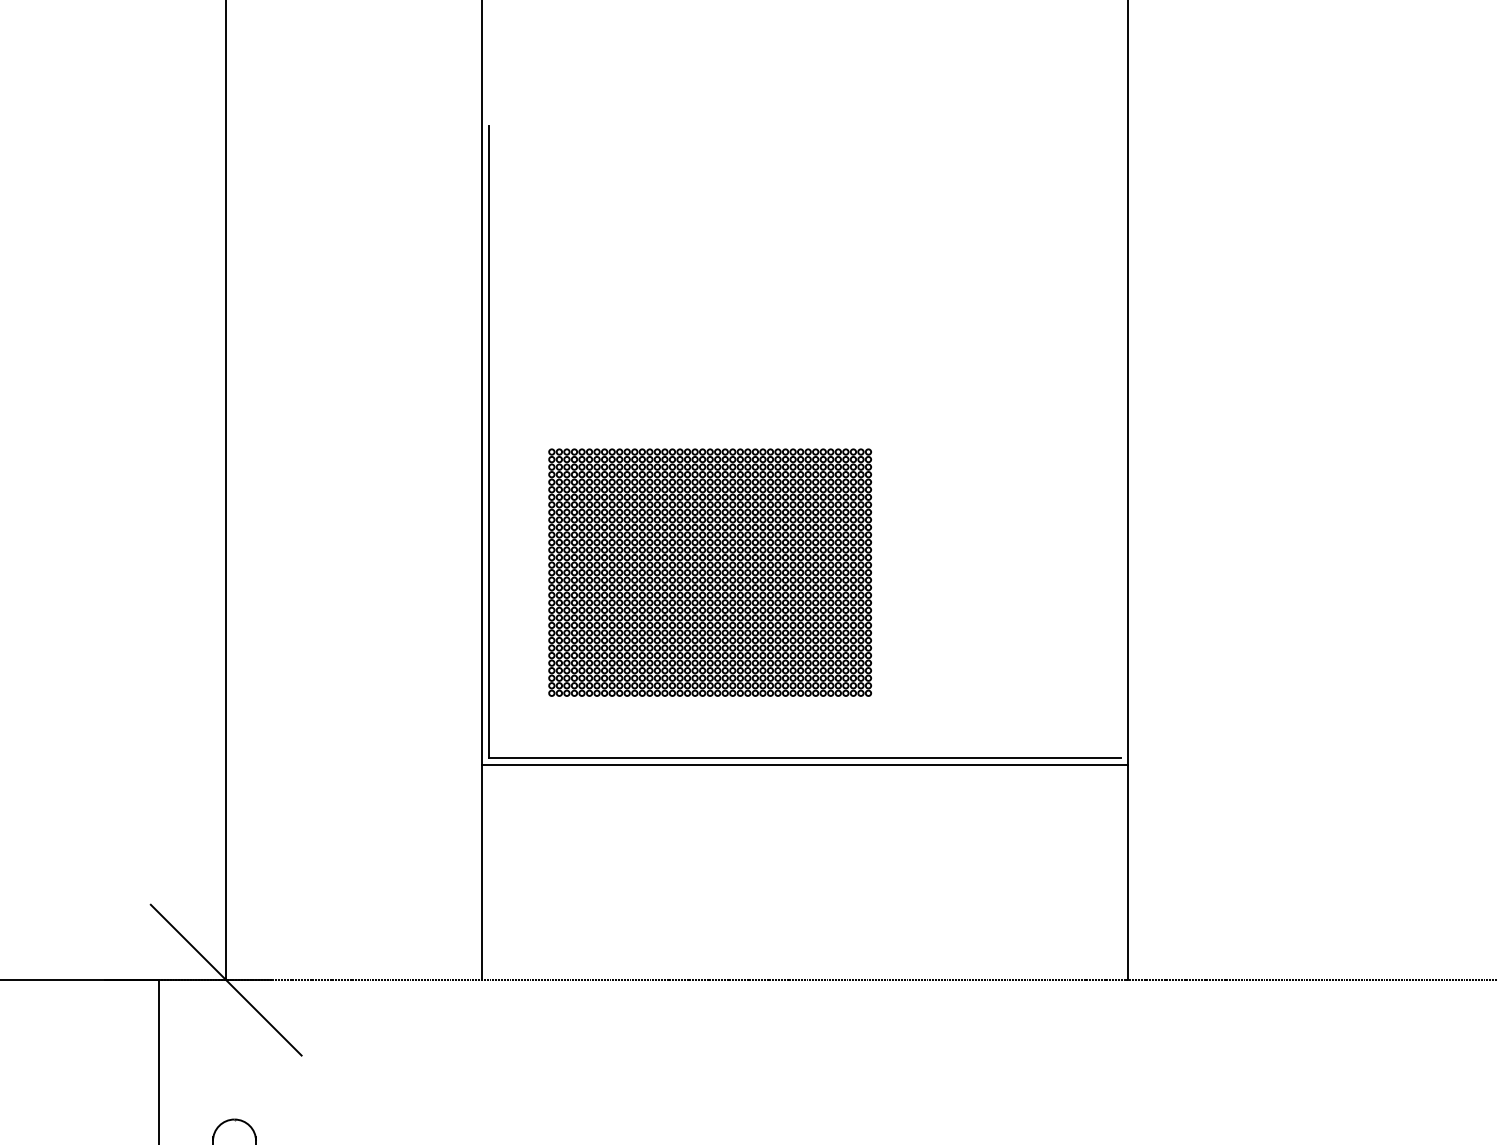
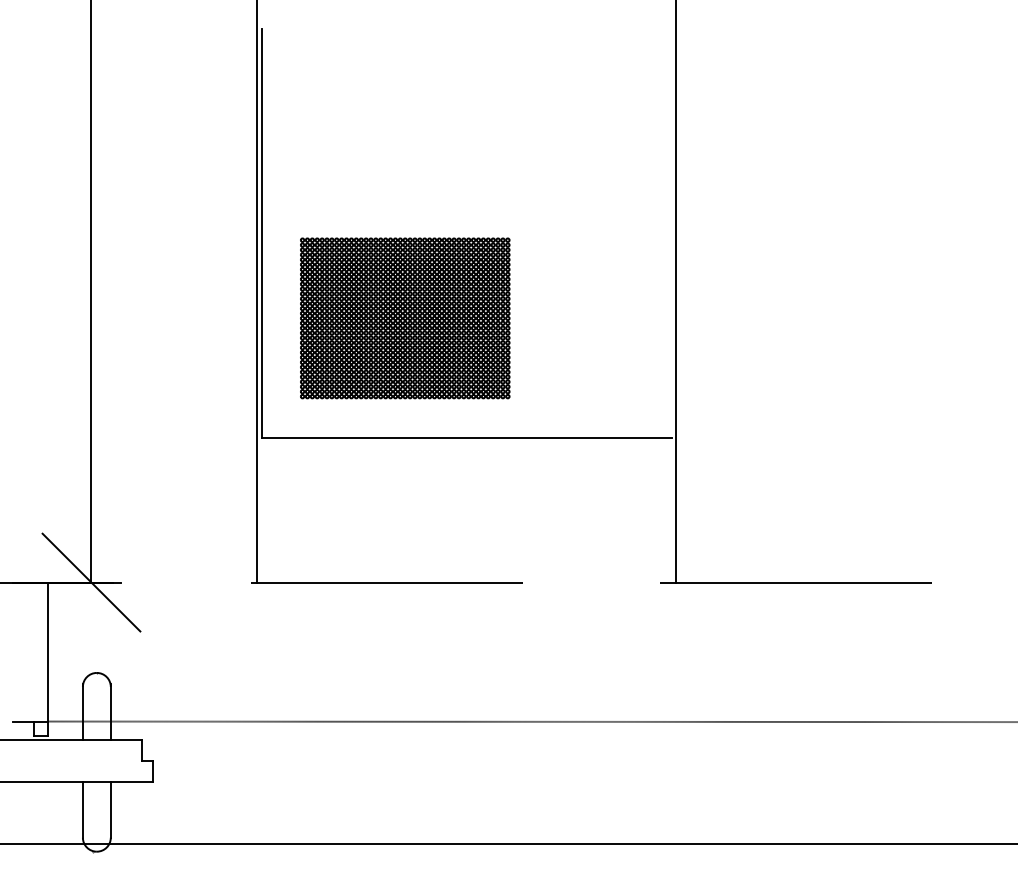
line: (804, 764) -> (466, 442), removed

